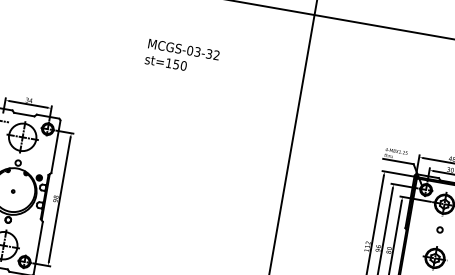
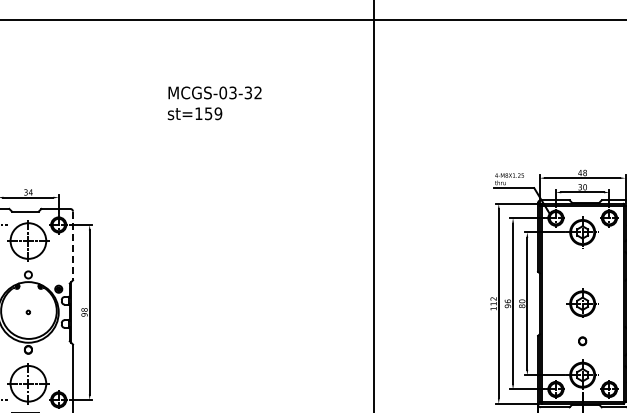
text: (183, 65) -> (218, 113), st=150 -> st=159
line: (56, 147) -> (73, 246), solid -> dashed
circle: (440, 229) -> (582, 265), removed

